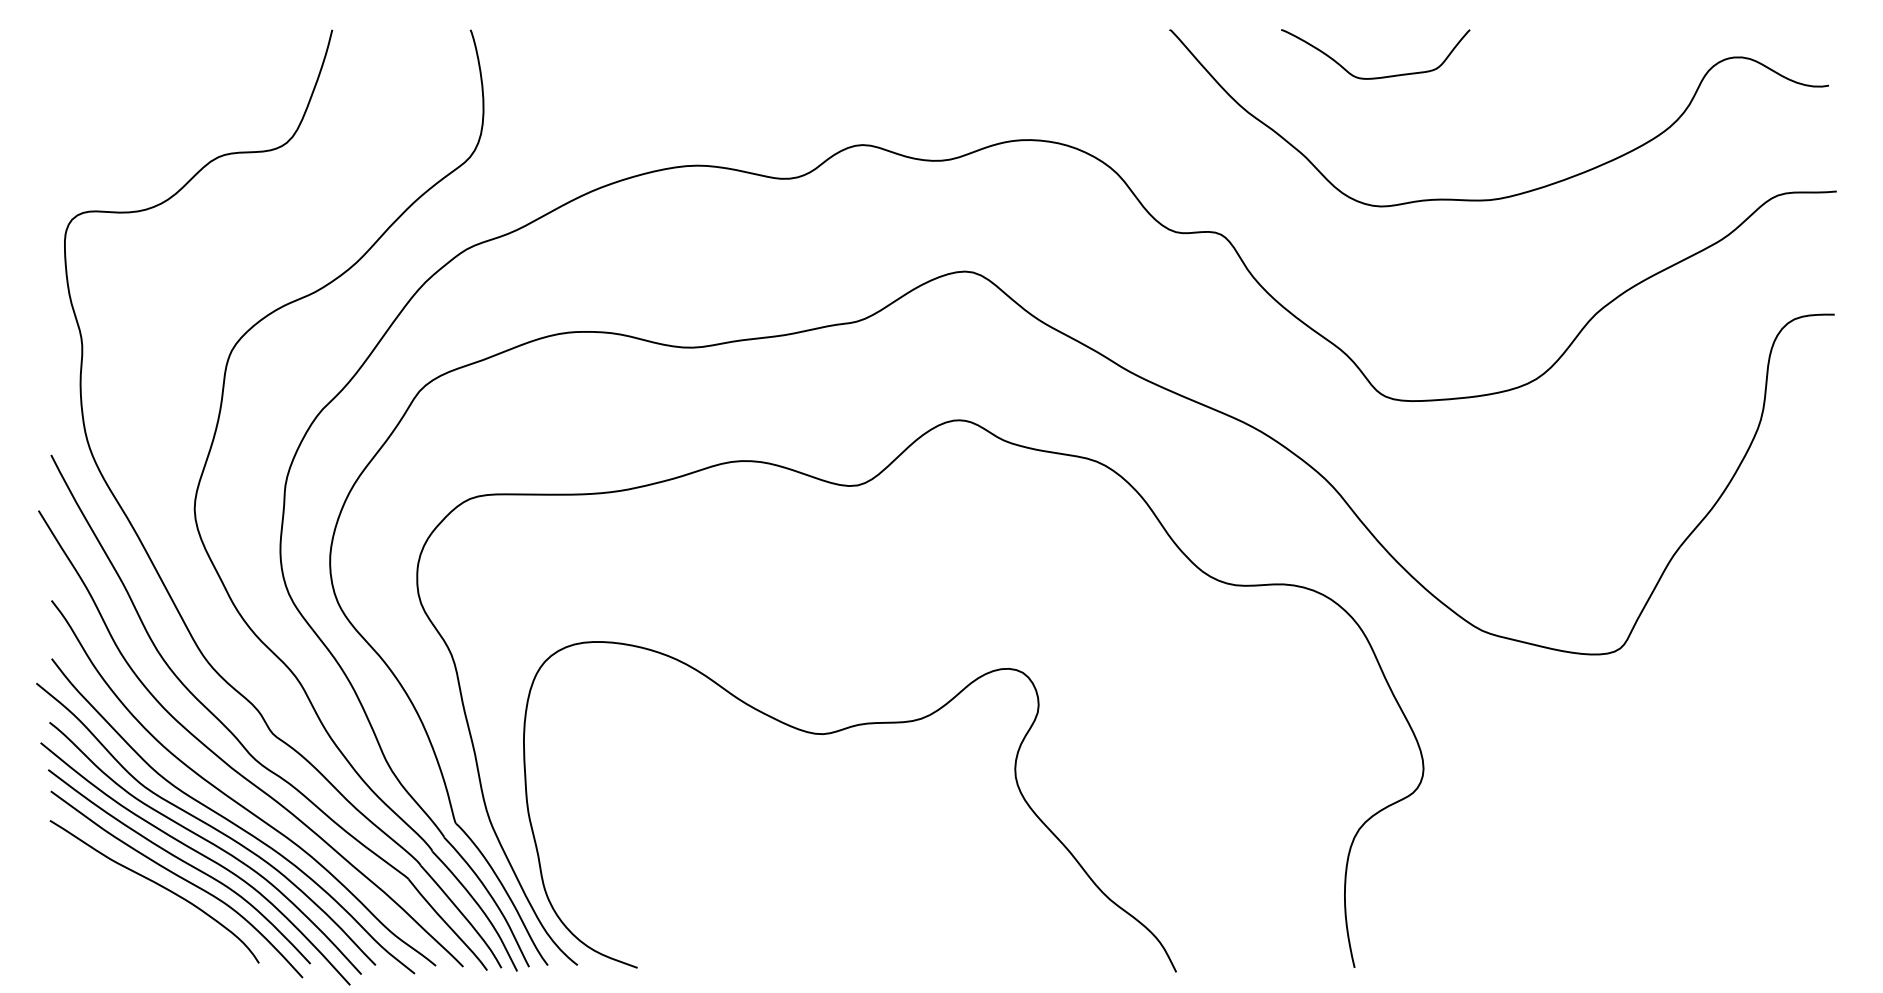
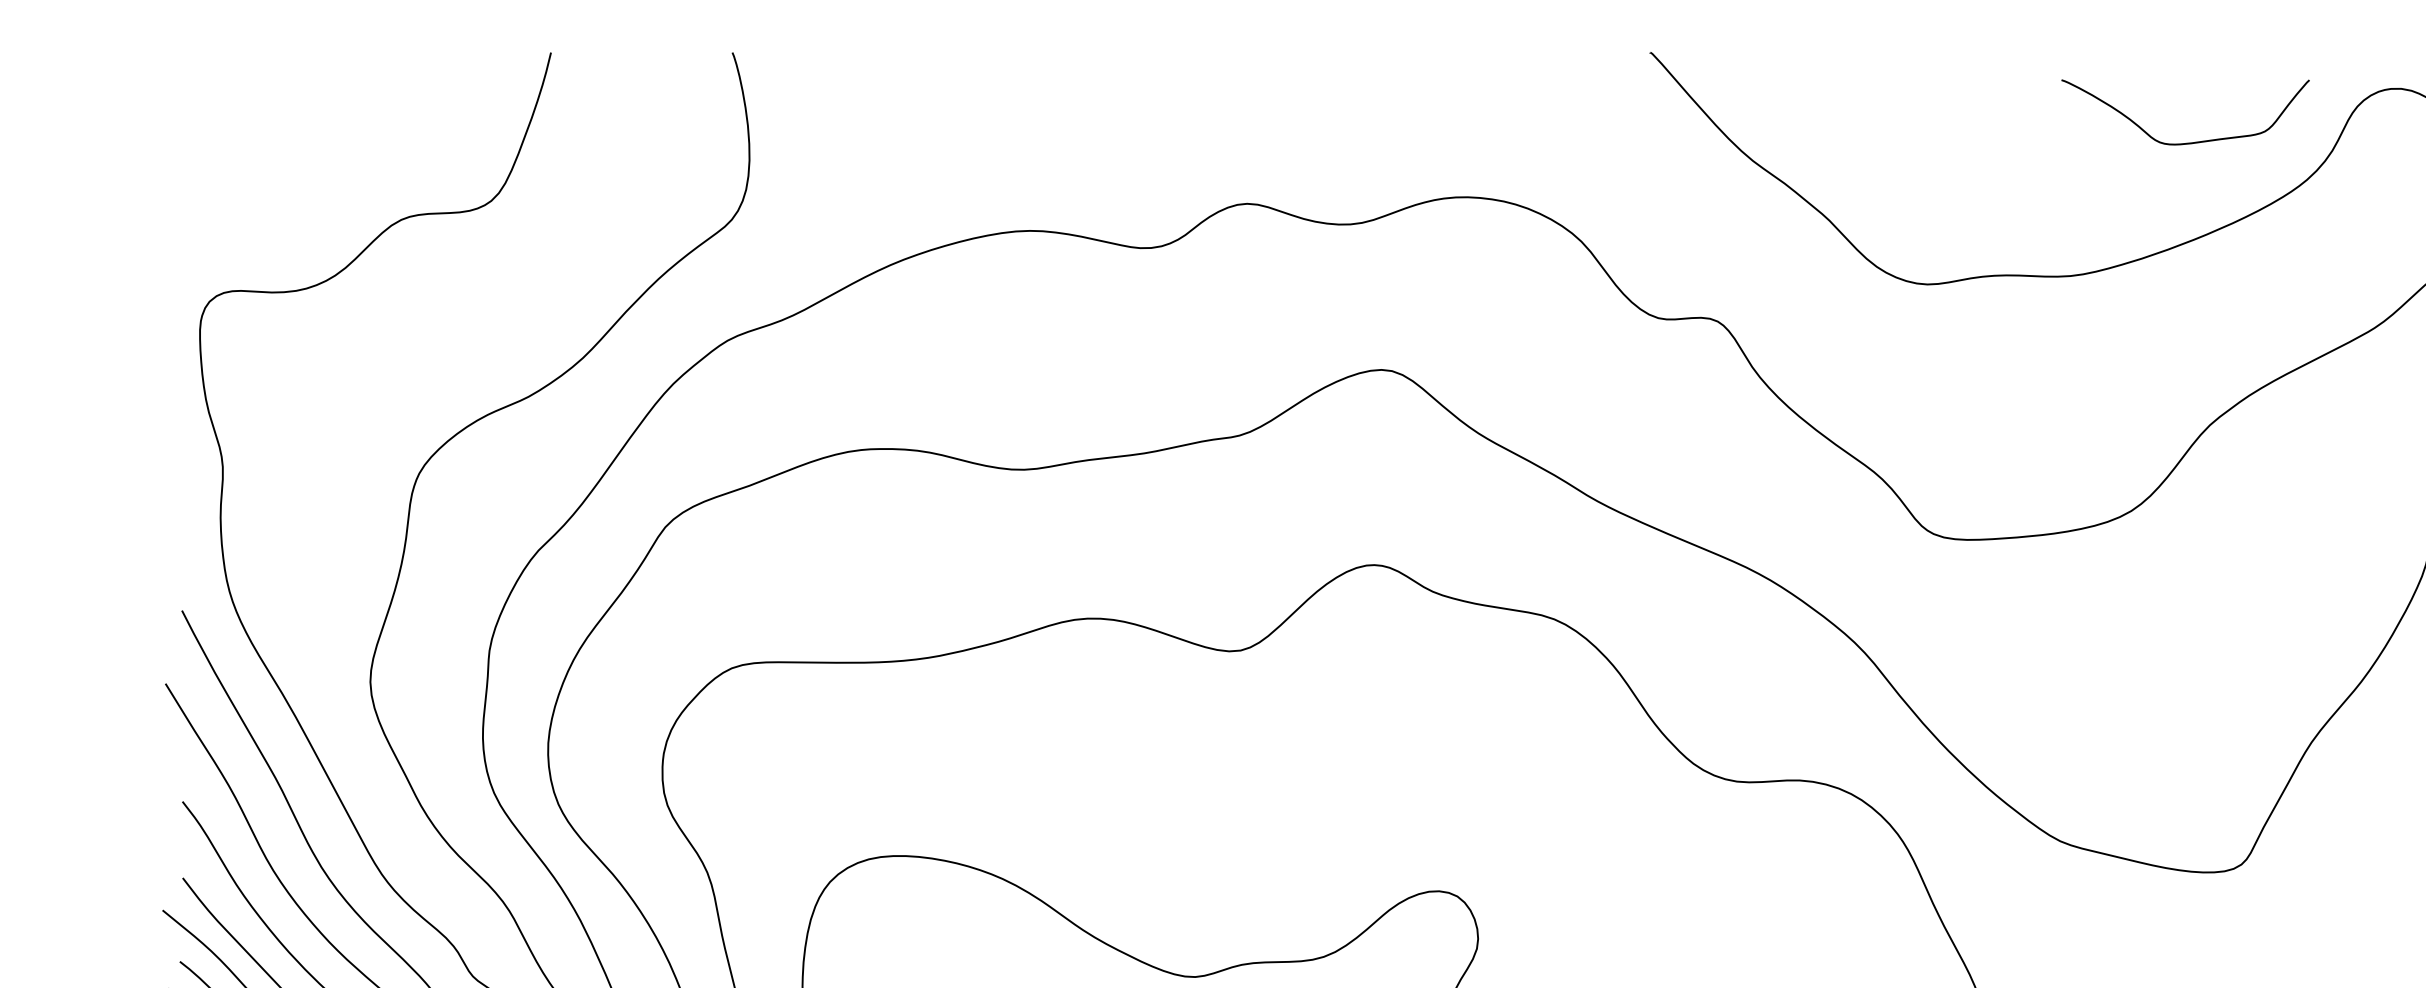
curve: (1381, 76) -> (2193, 141), moved

